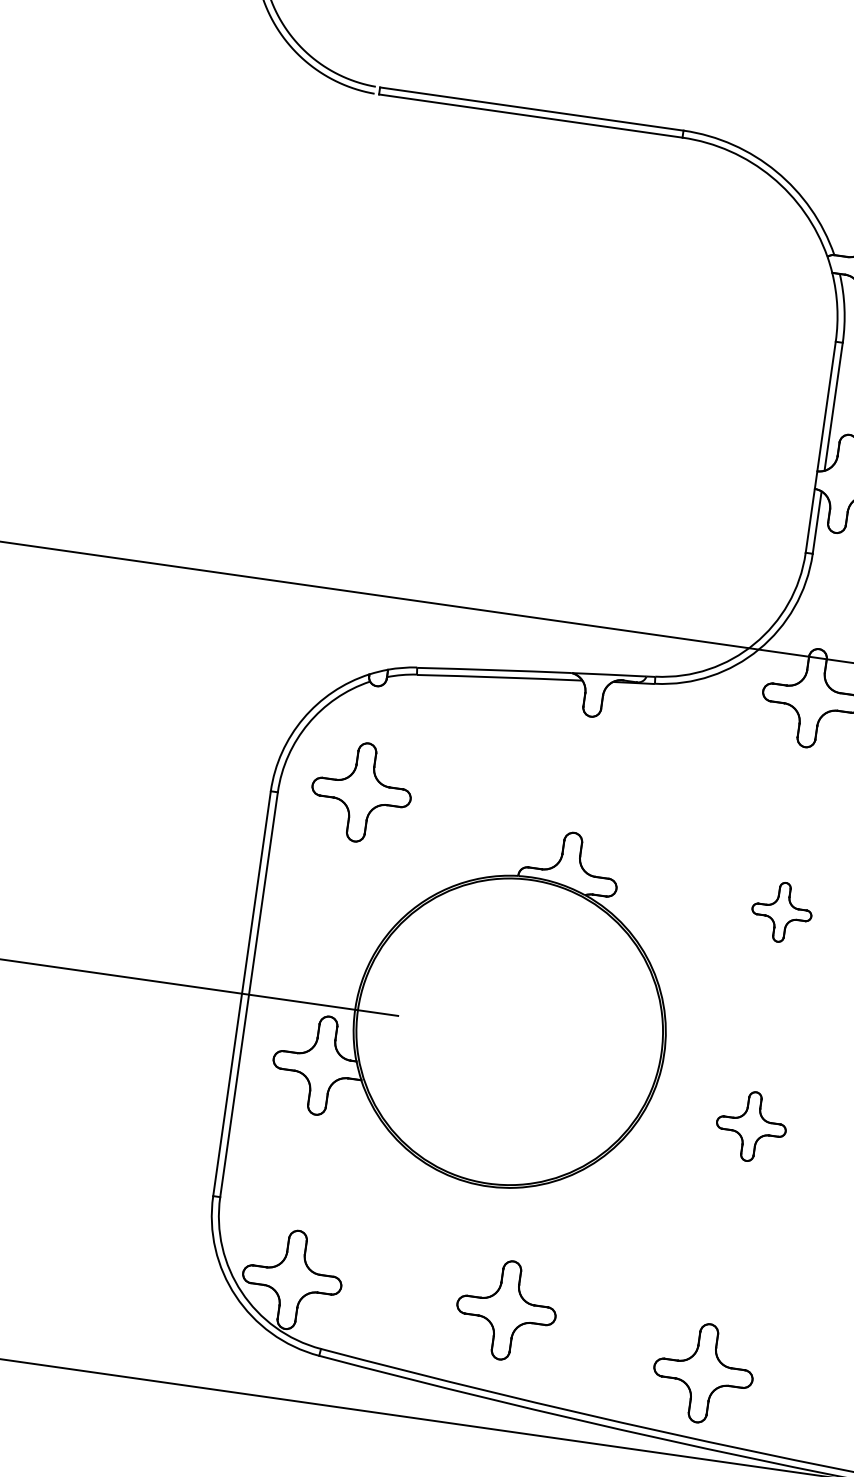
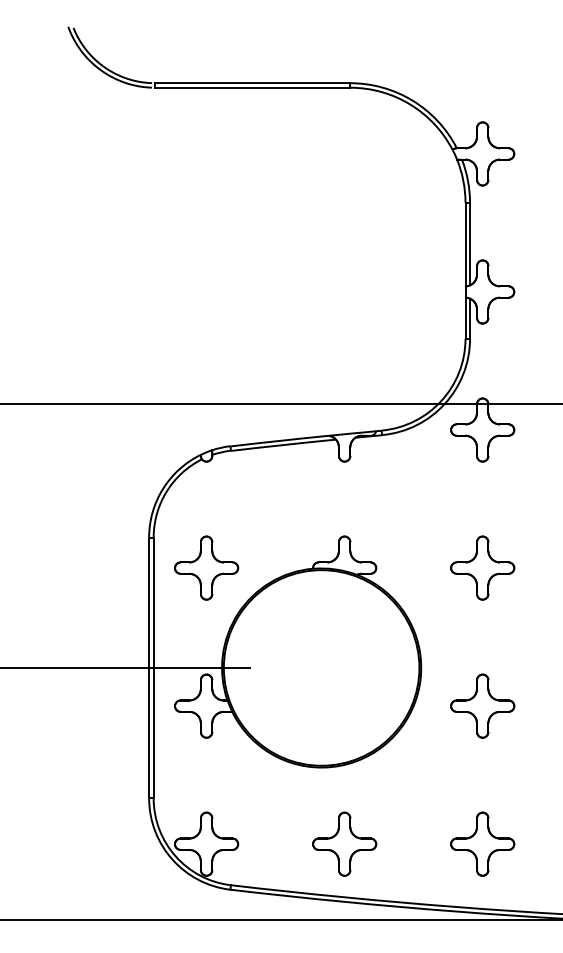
part: (361, 791) -> (206, 567), moved
part: (781, 911) -> (482, 567), size x1.67
part: (751, 1125) -> (482, 705), size x1.43
part: (703, 1372) -> (482, 843), moved

